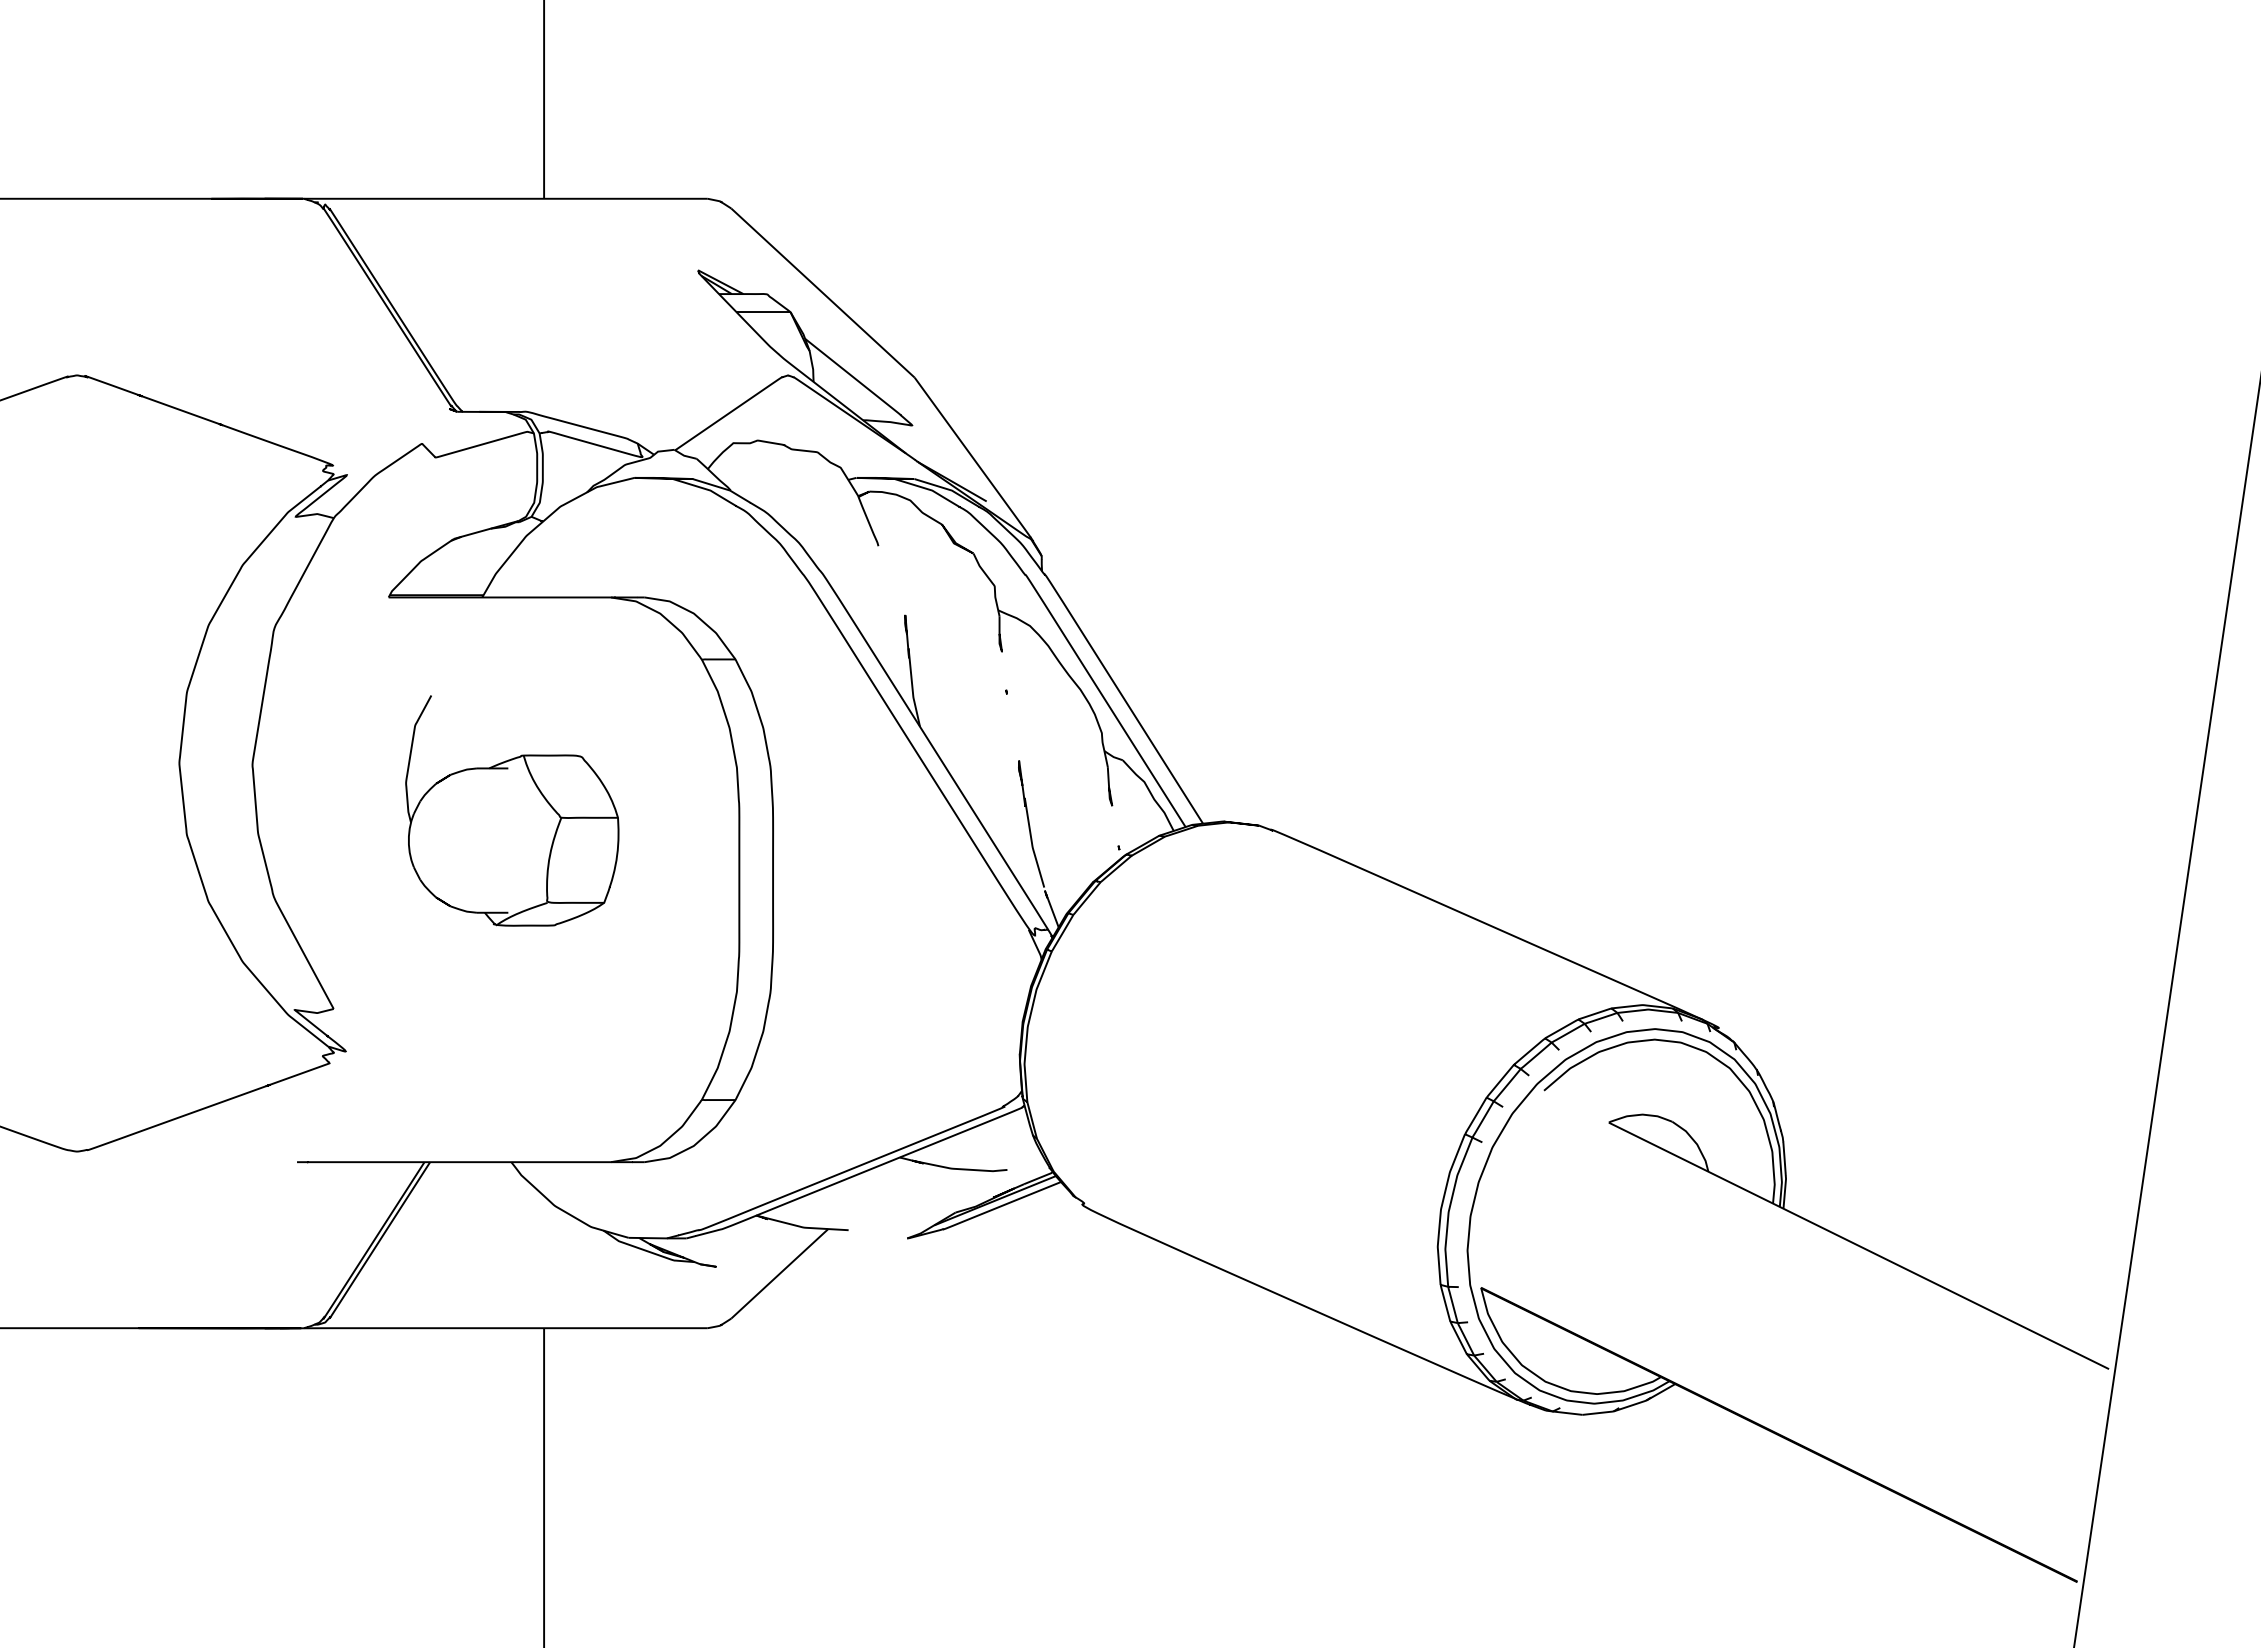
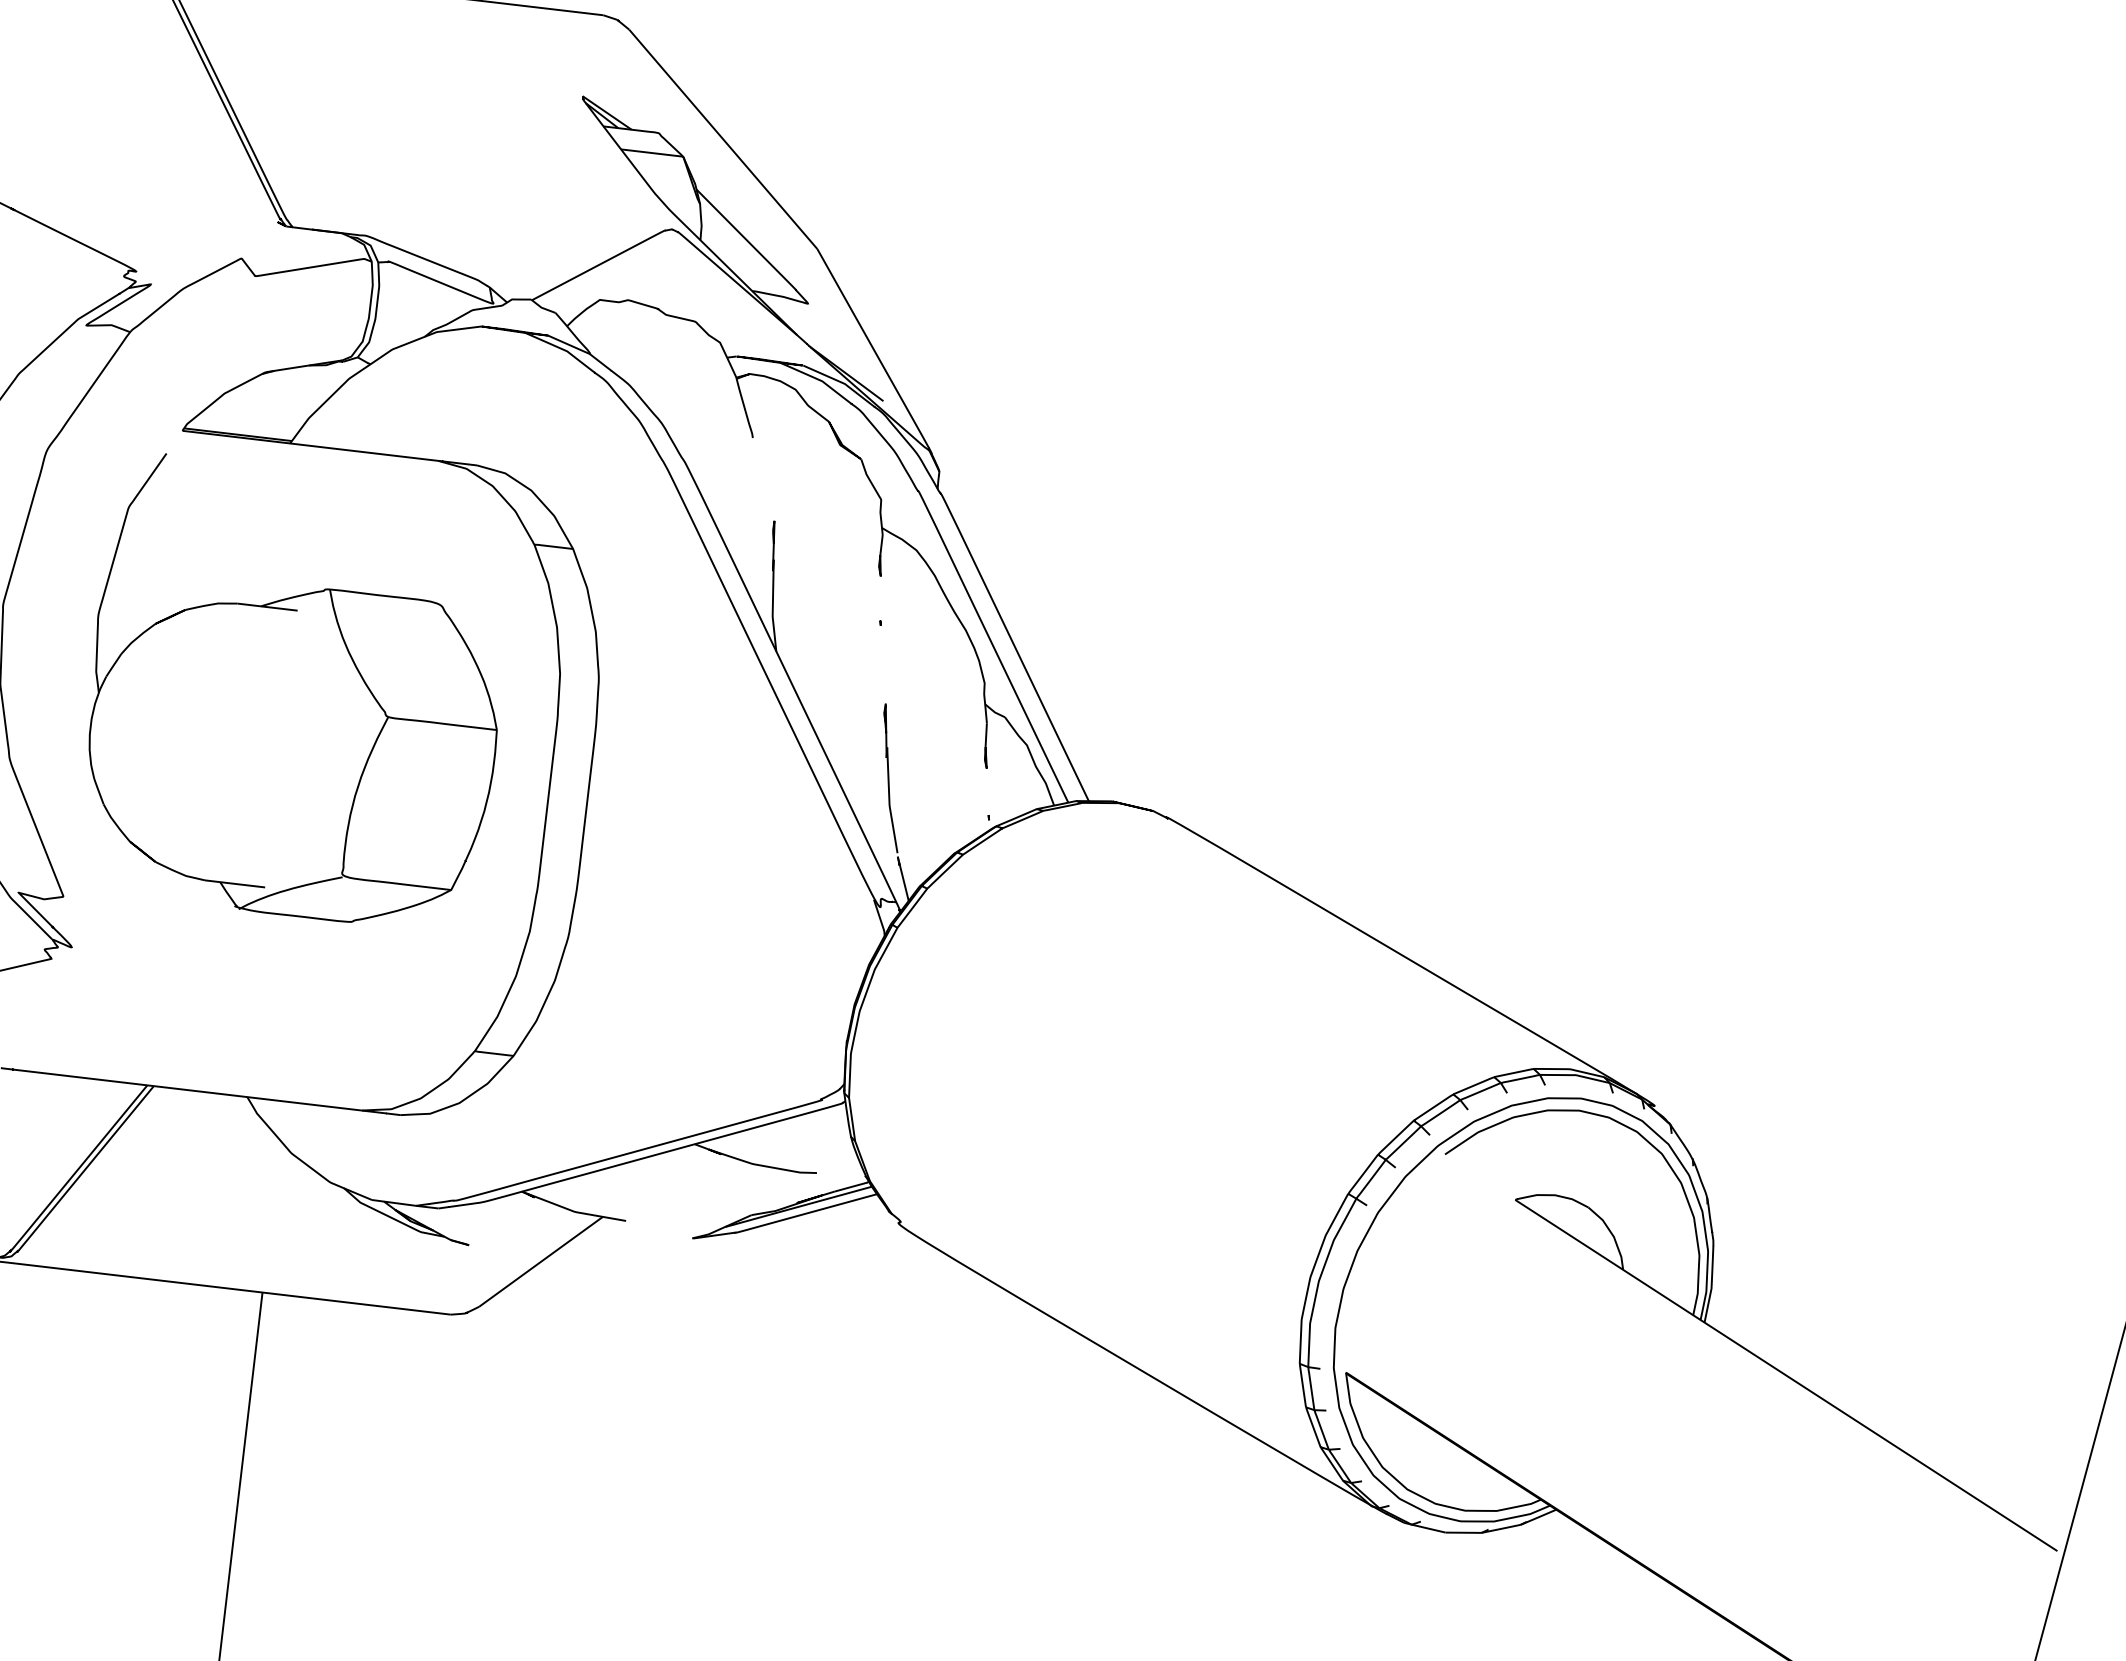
part: (512, 810) -> (296, 692), size x1.67

